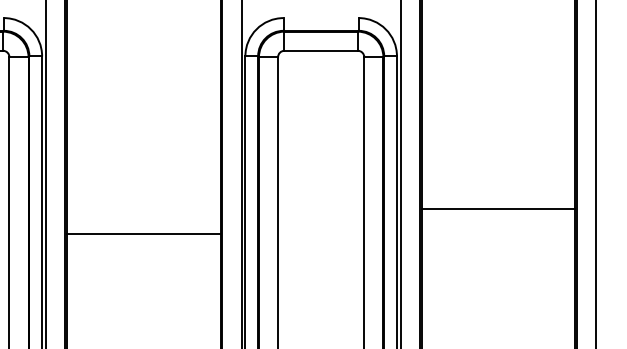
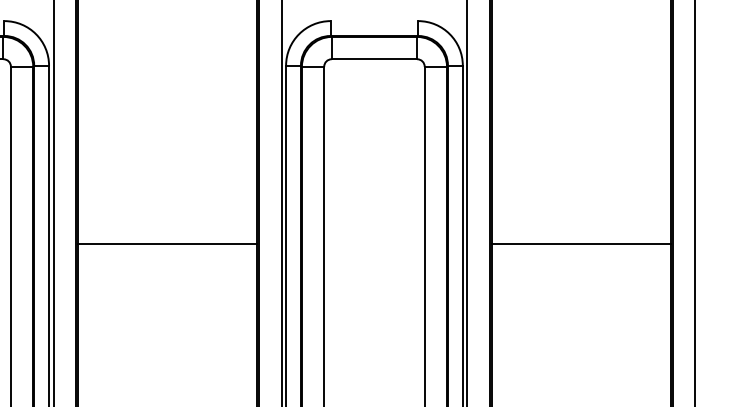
line: (143, 233) -> (167, 243), moved

